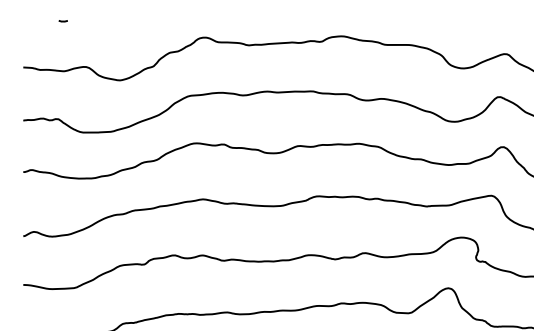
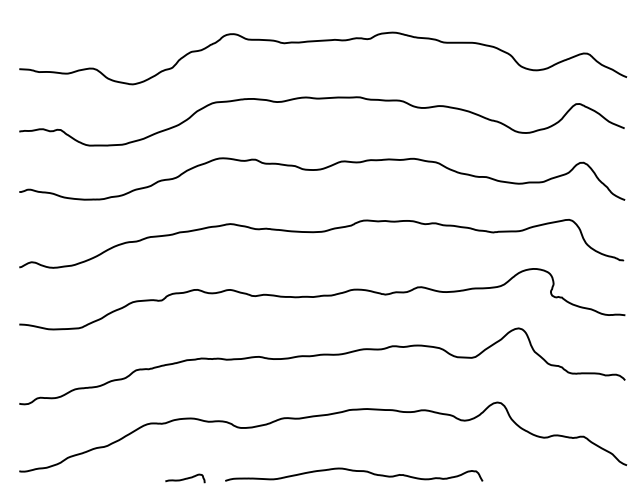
curve: (62, 20) -> (65, 14), removed

